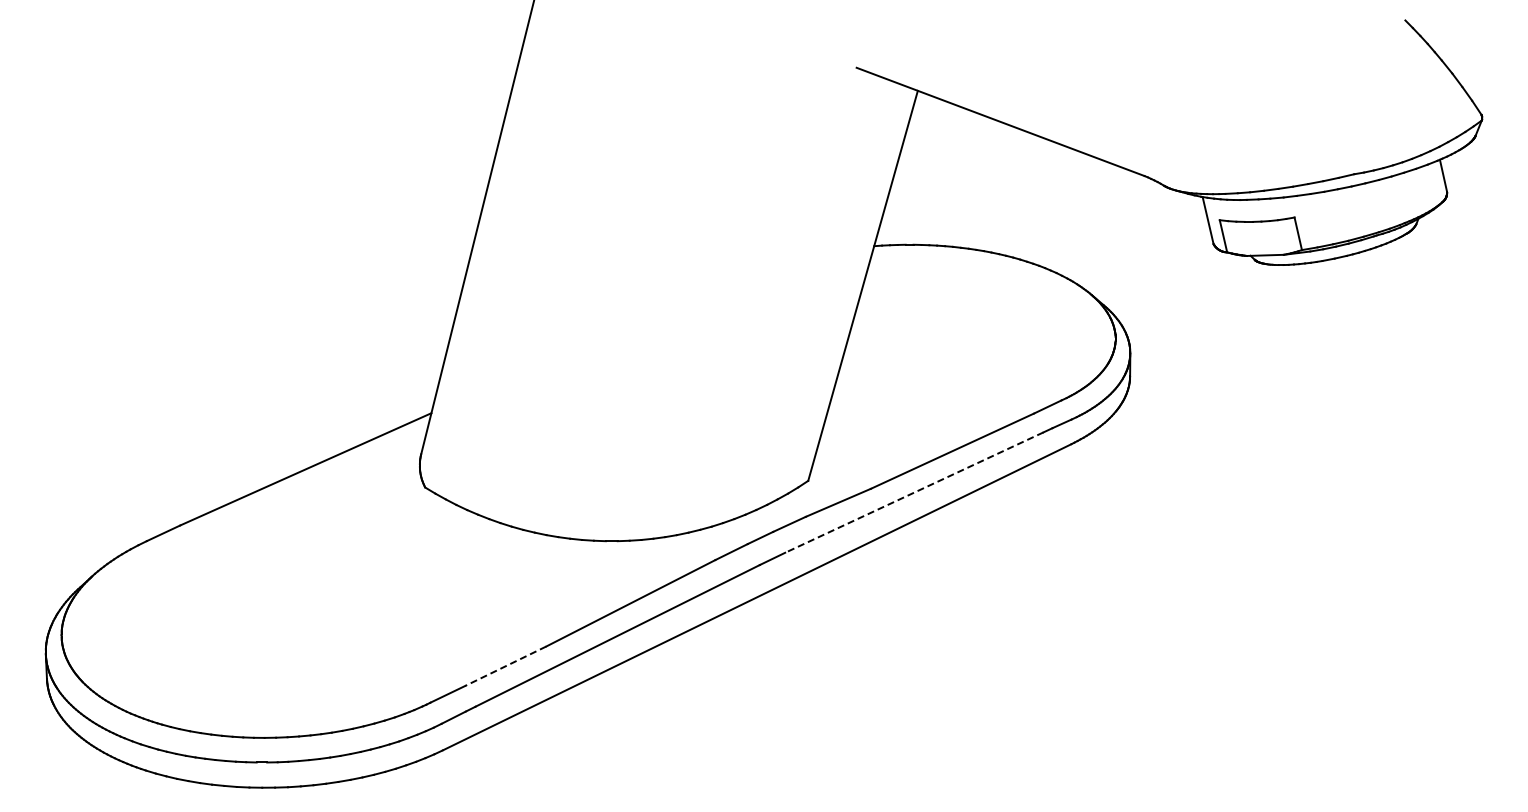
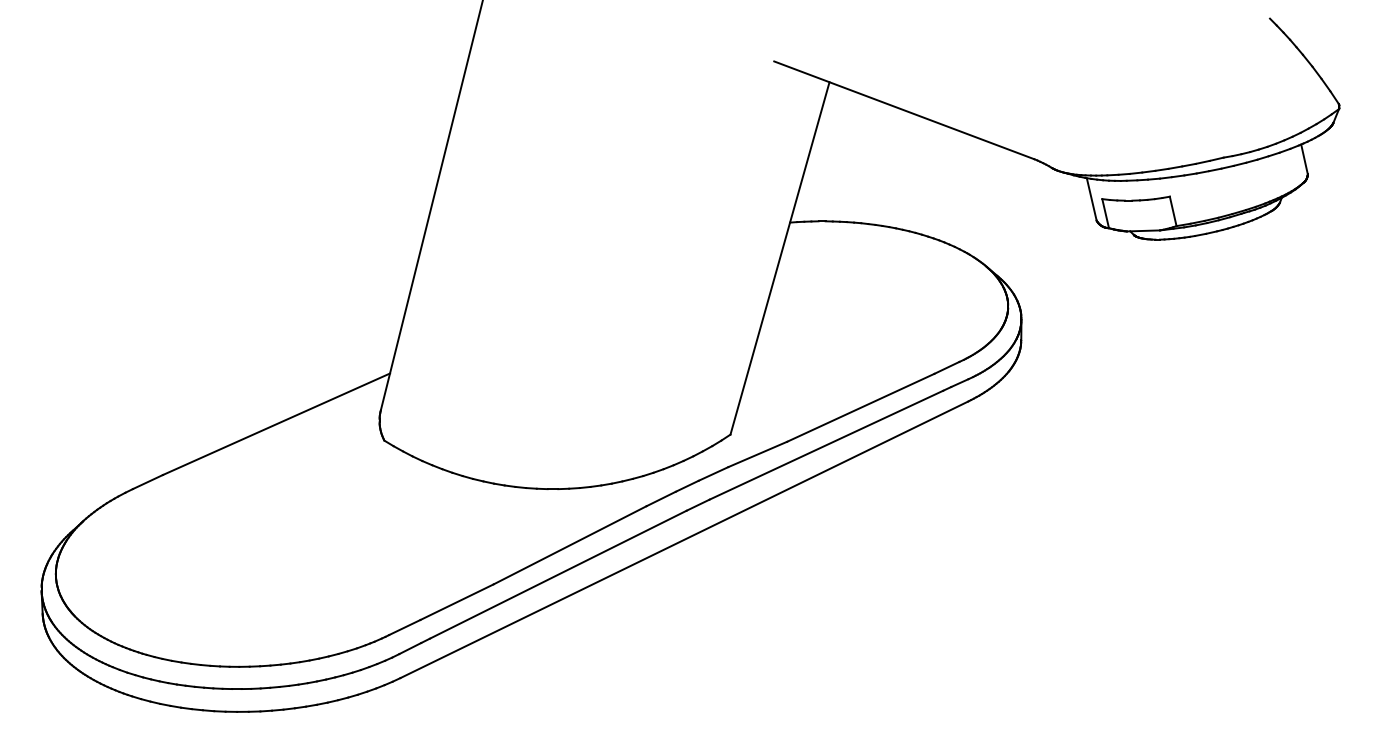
line: (914, 492) -> (826, 445), dashed -> solid
line: (505, 666) -> (456, 602), dashed -> solid

